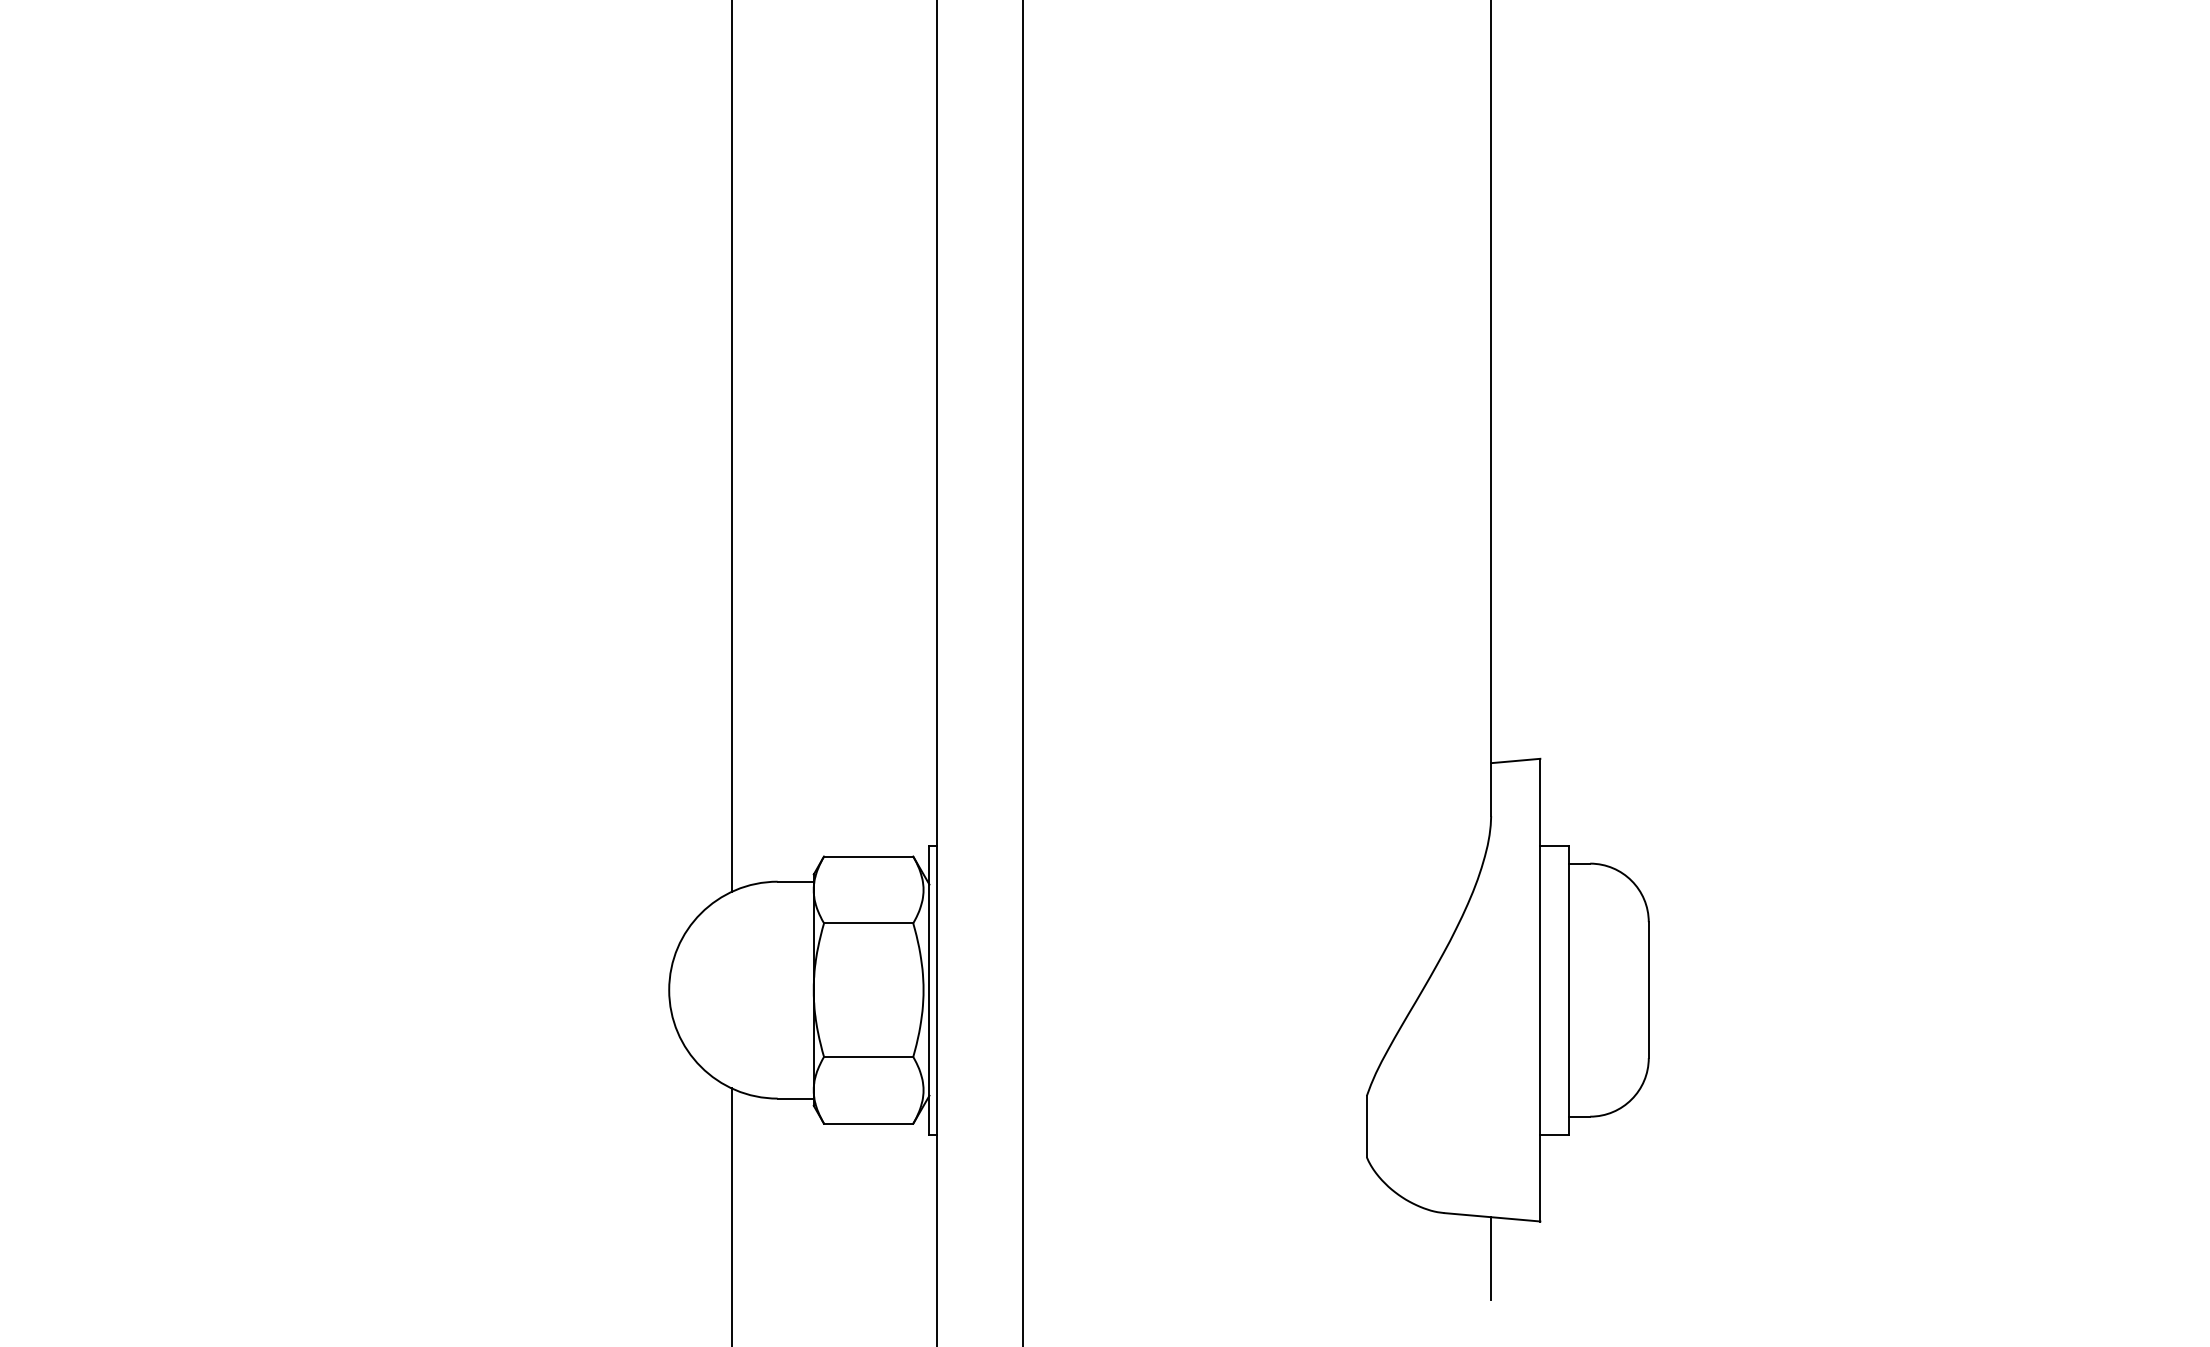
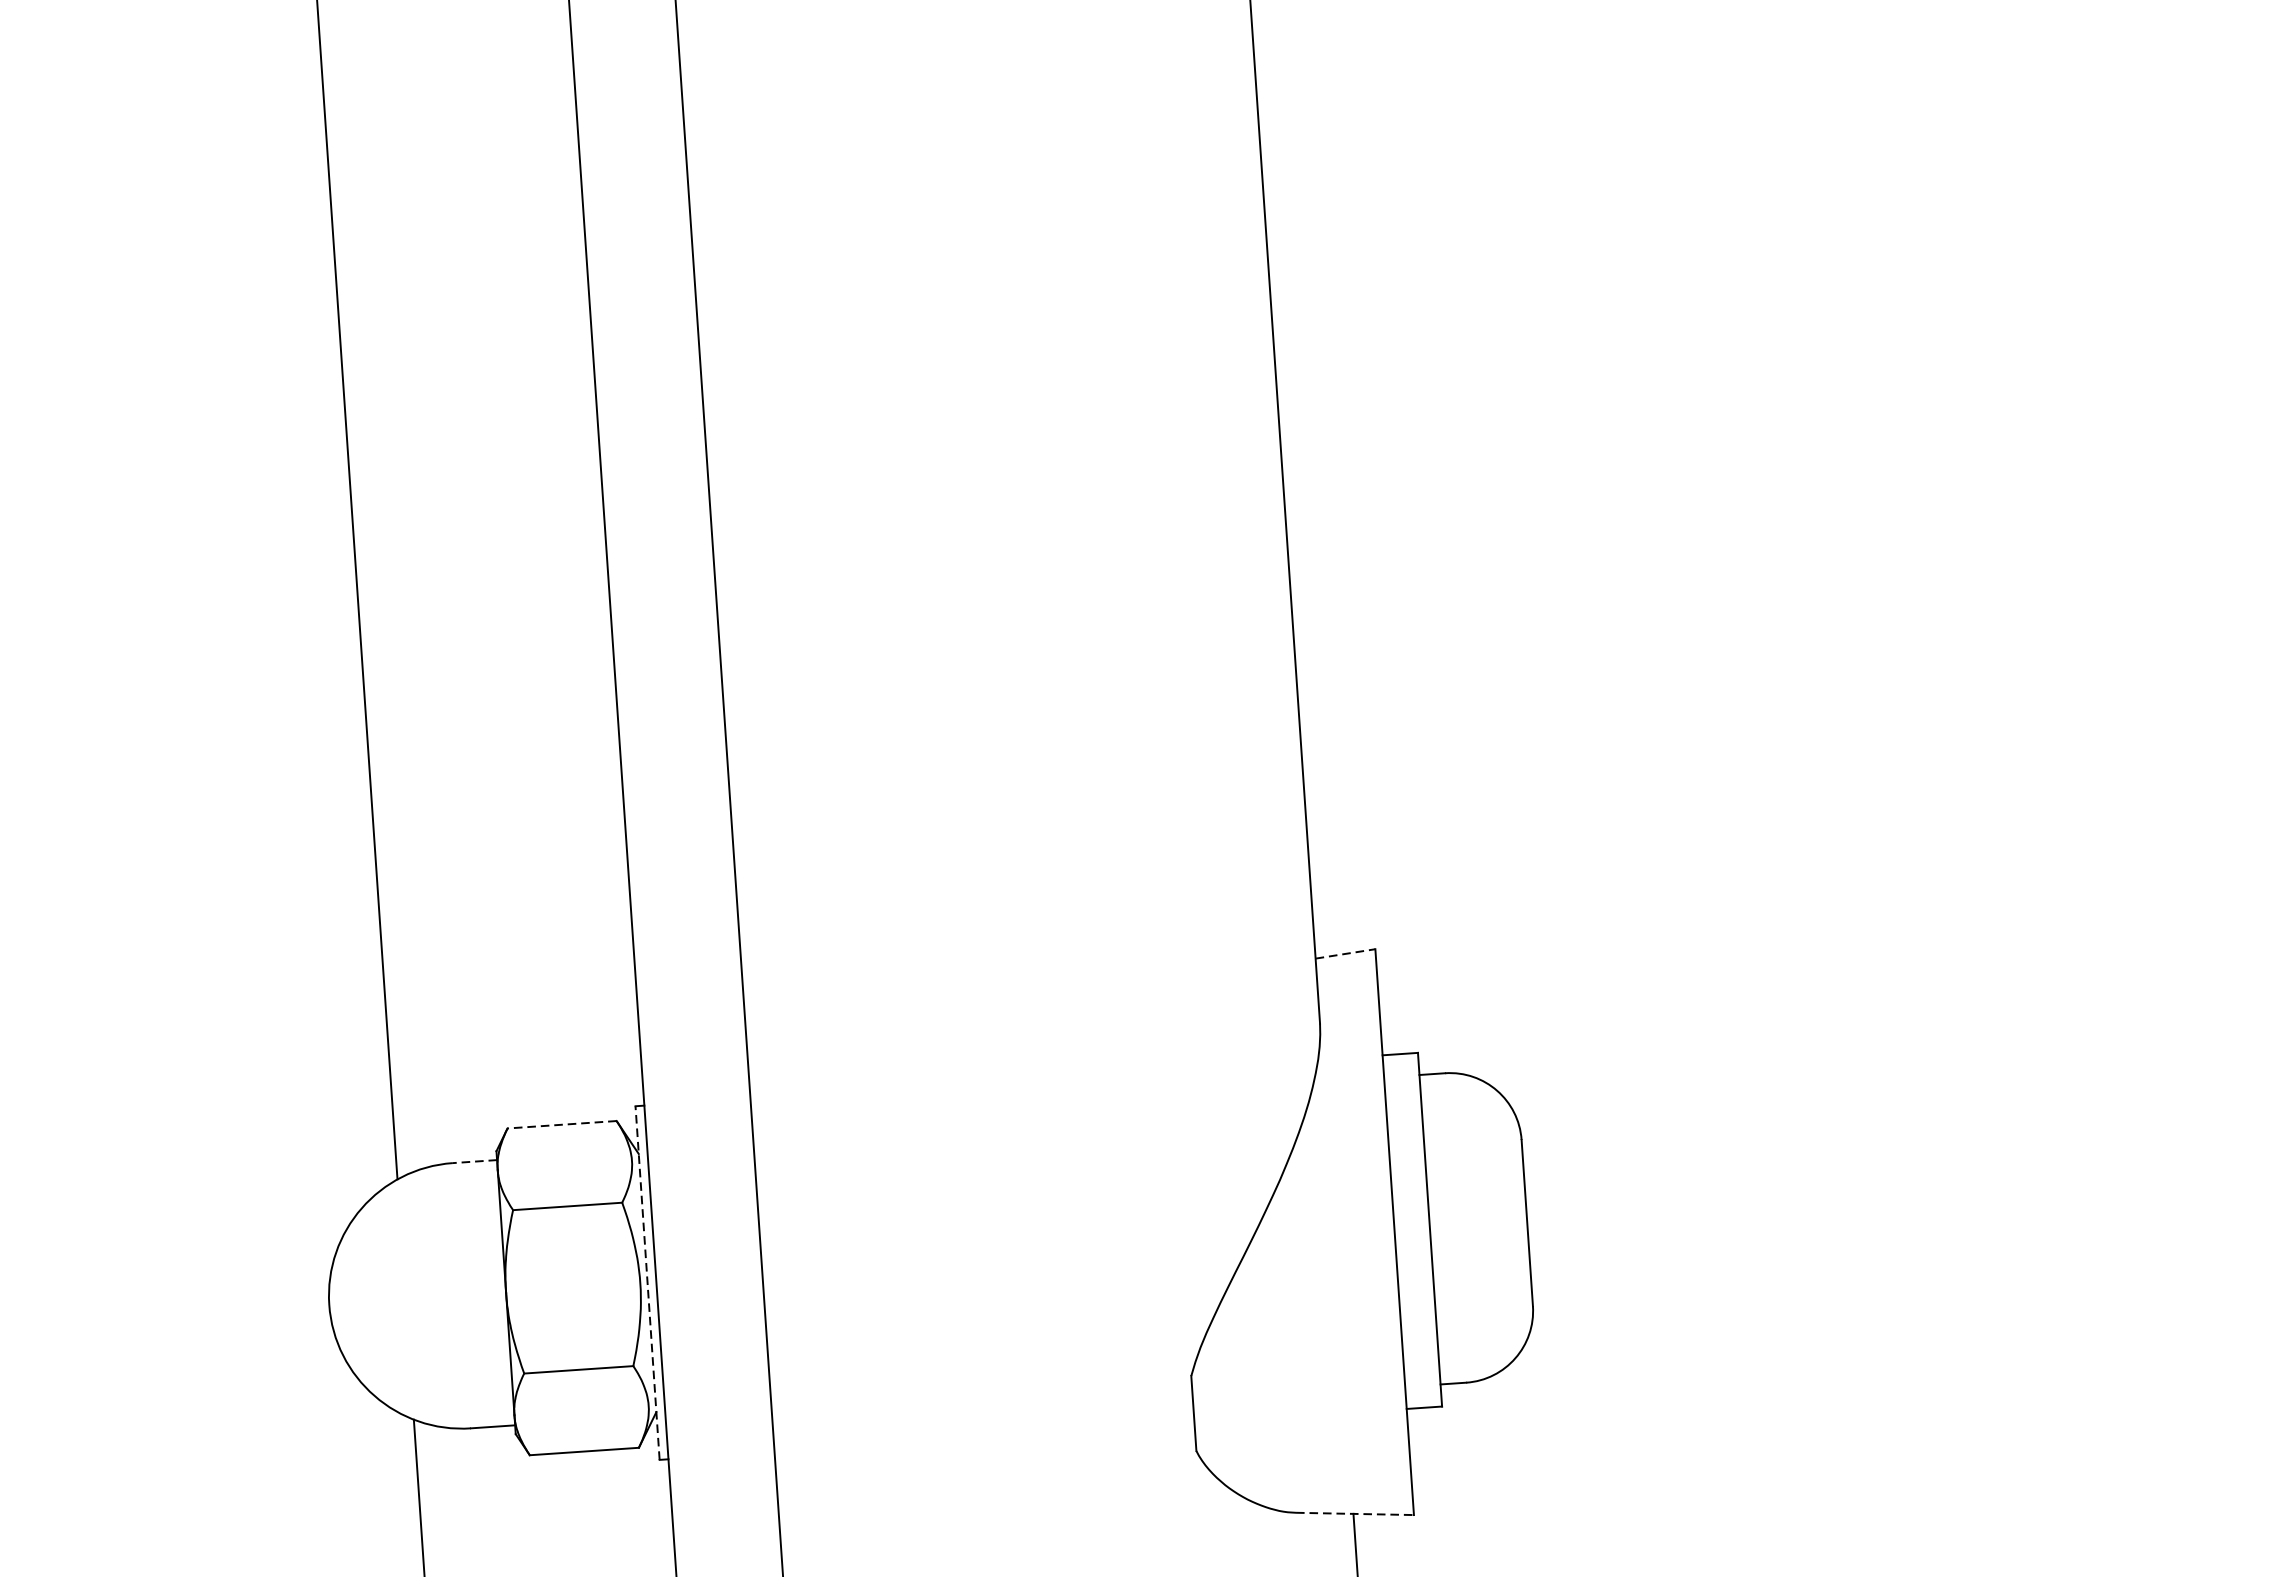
line: (1515, 760) -> (1345, 953), solid -> dashed
line: (868, 856) -> (561, 1124), solid -> dashed
line: (795, 881) -> (474, 1161), solid -> dashed
line: (929, 990) -> (647, 1283), solid -> dashed
line: (1492, 1217) -> (1355, 1514), solid -> dashed

